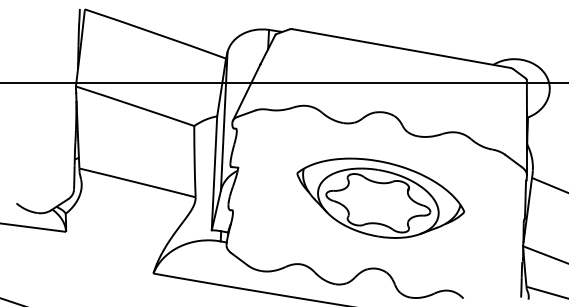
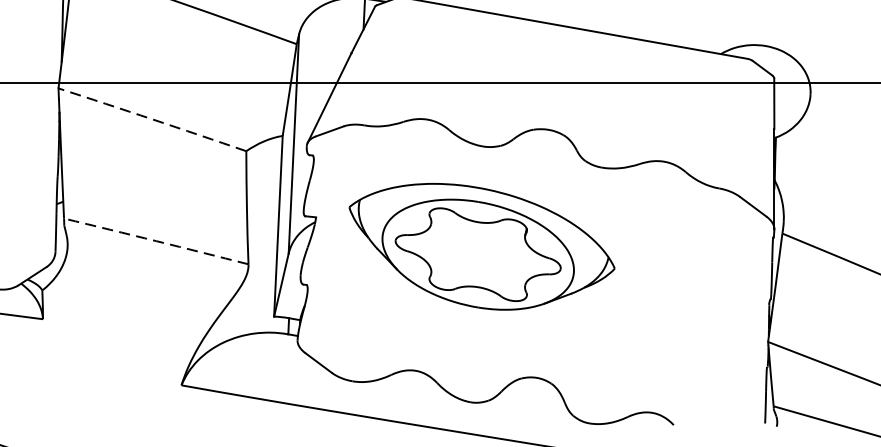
arc: (135, 106) -> (153, 120), solid -> dashed
arc: (137, 182) -> (156, 240), solid -> dashed
part: (380, 197) -> (481, 245), moved

